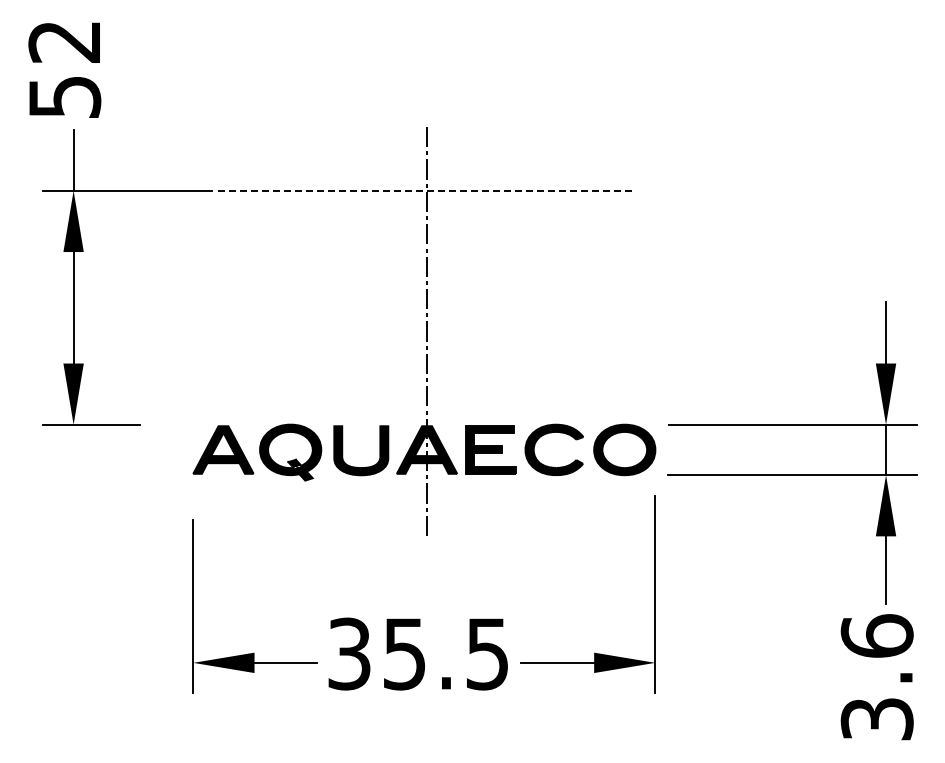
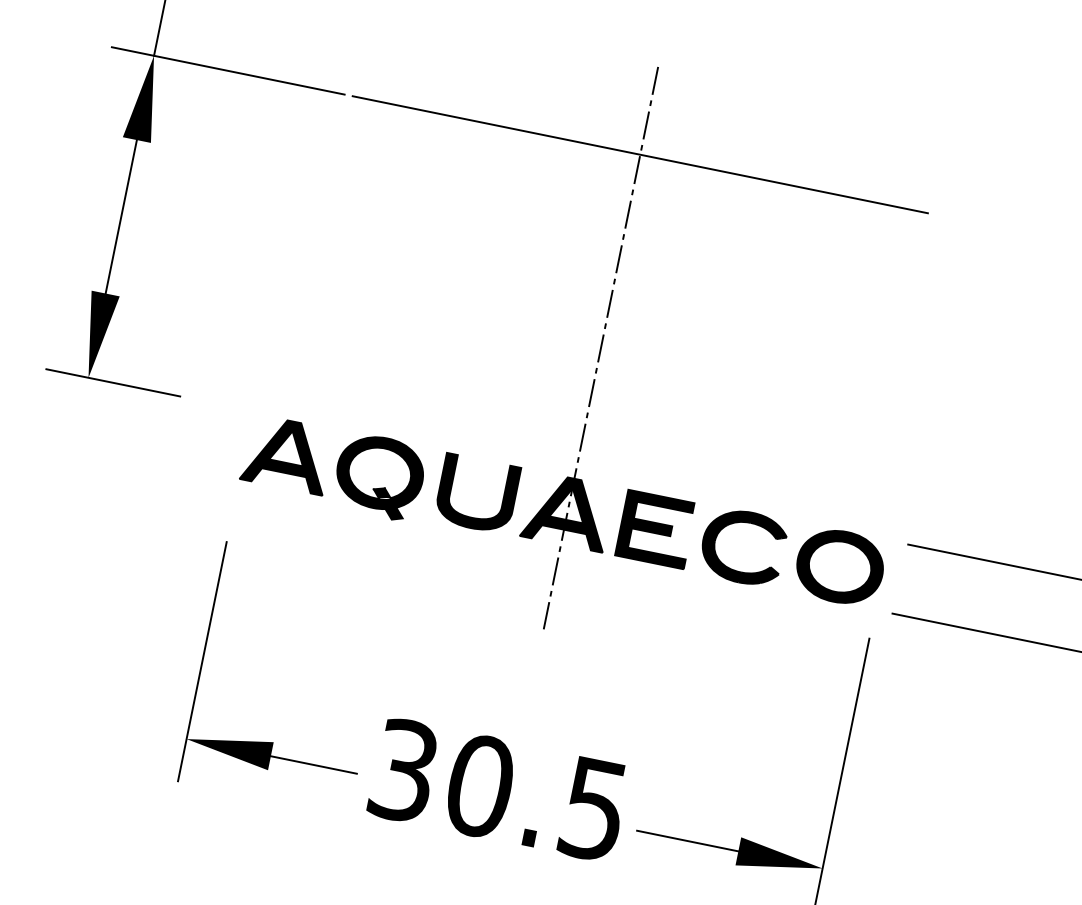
line: (426, 190) -> (639, 154), dashed -> solid
text: (404, 653) -> (479, 785), 35.5 -> 30.5

